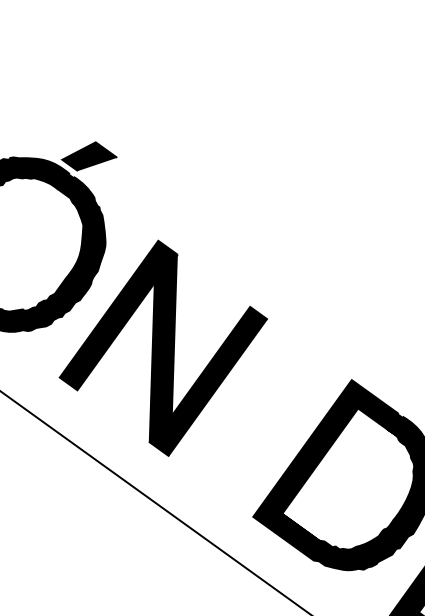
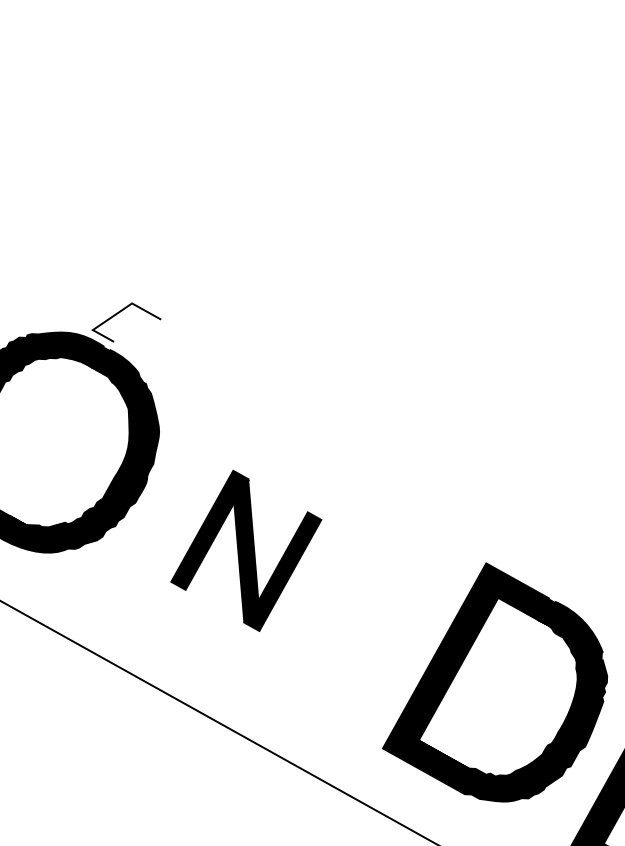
fill: (89, 156) -> (126, 322), removed
part: (163, 347) -> (246, 550), size x0.6

